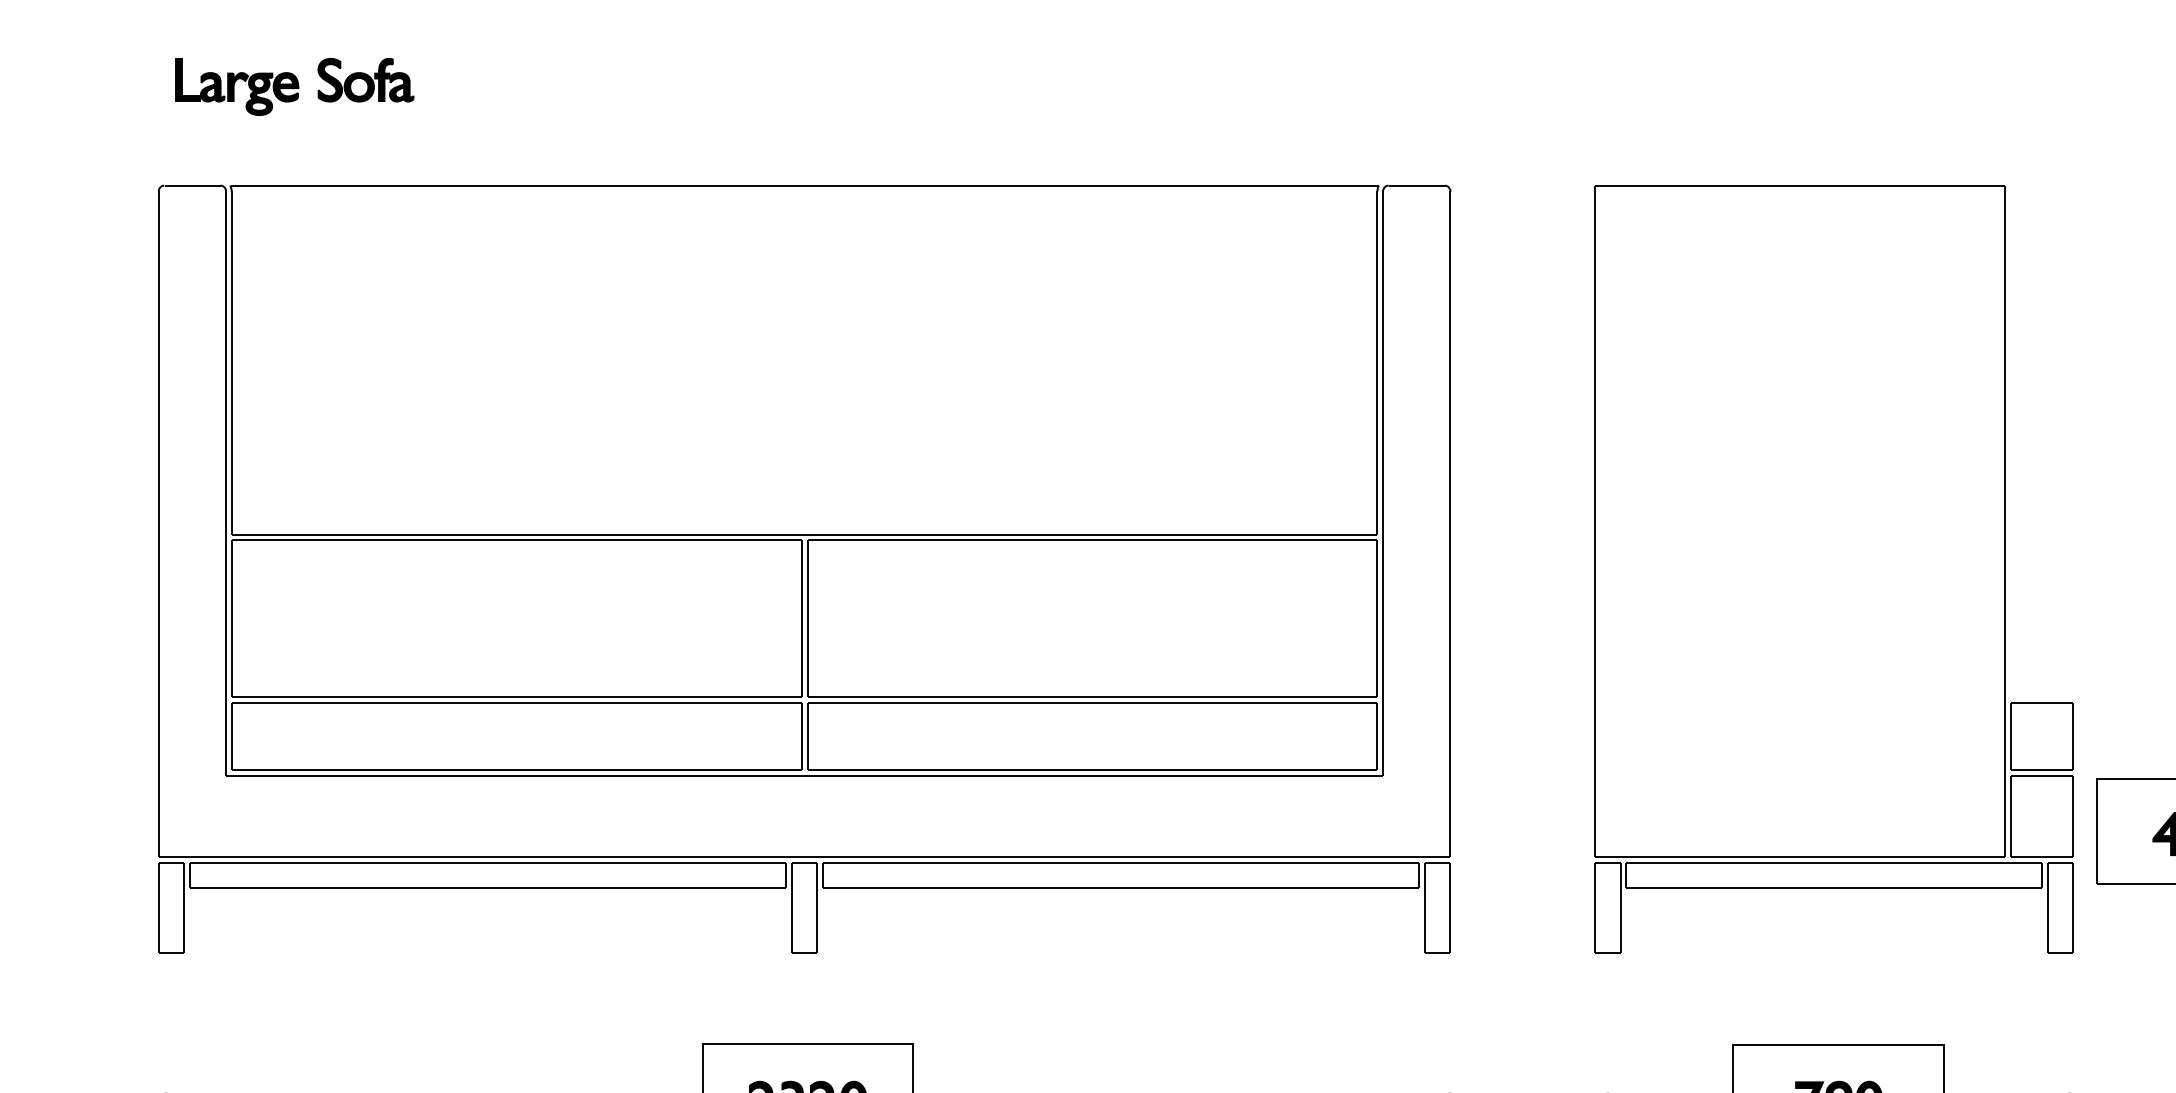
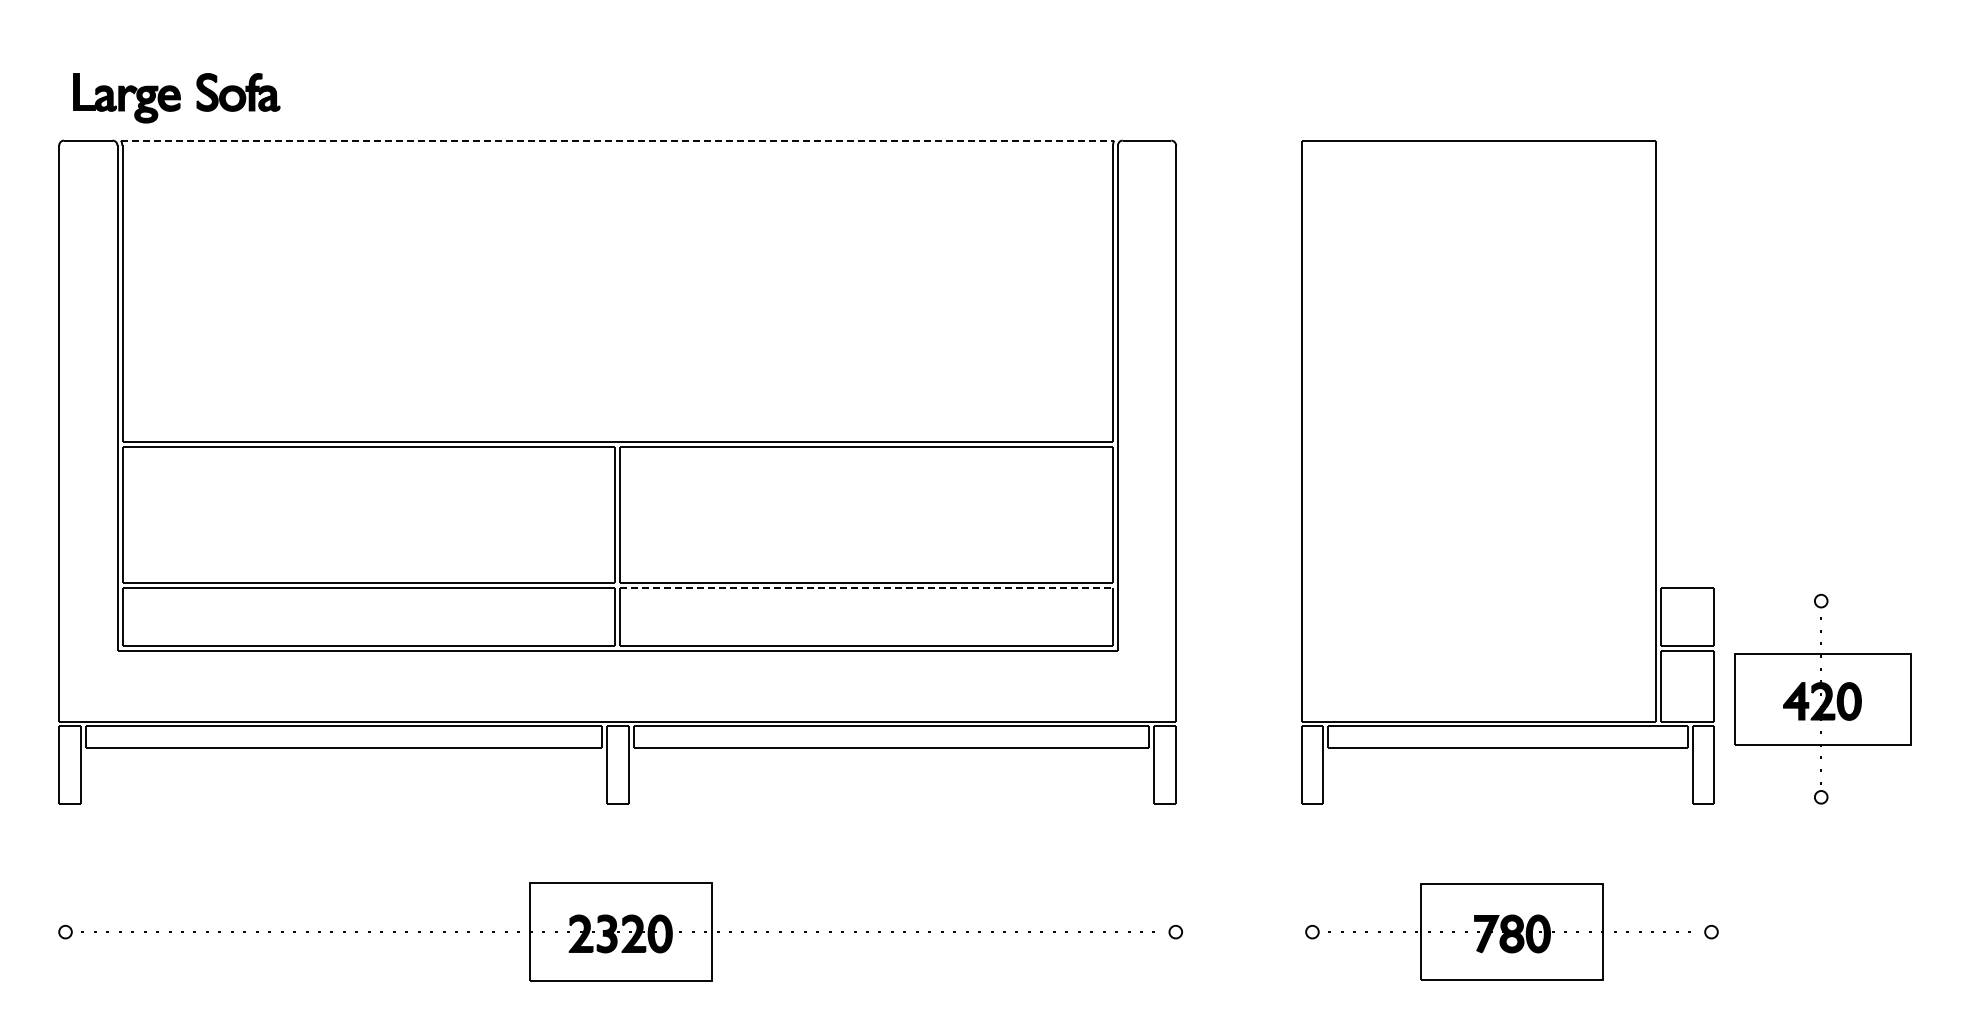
part: (294, 87) -> (176, 98), moved
line: (805, 185) -> (618, 140), solid -> dashed
line: (1093, 702) -> (867, 587), solid -> dashed

